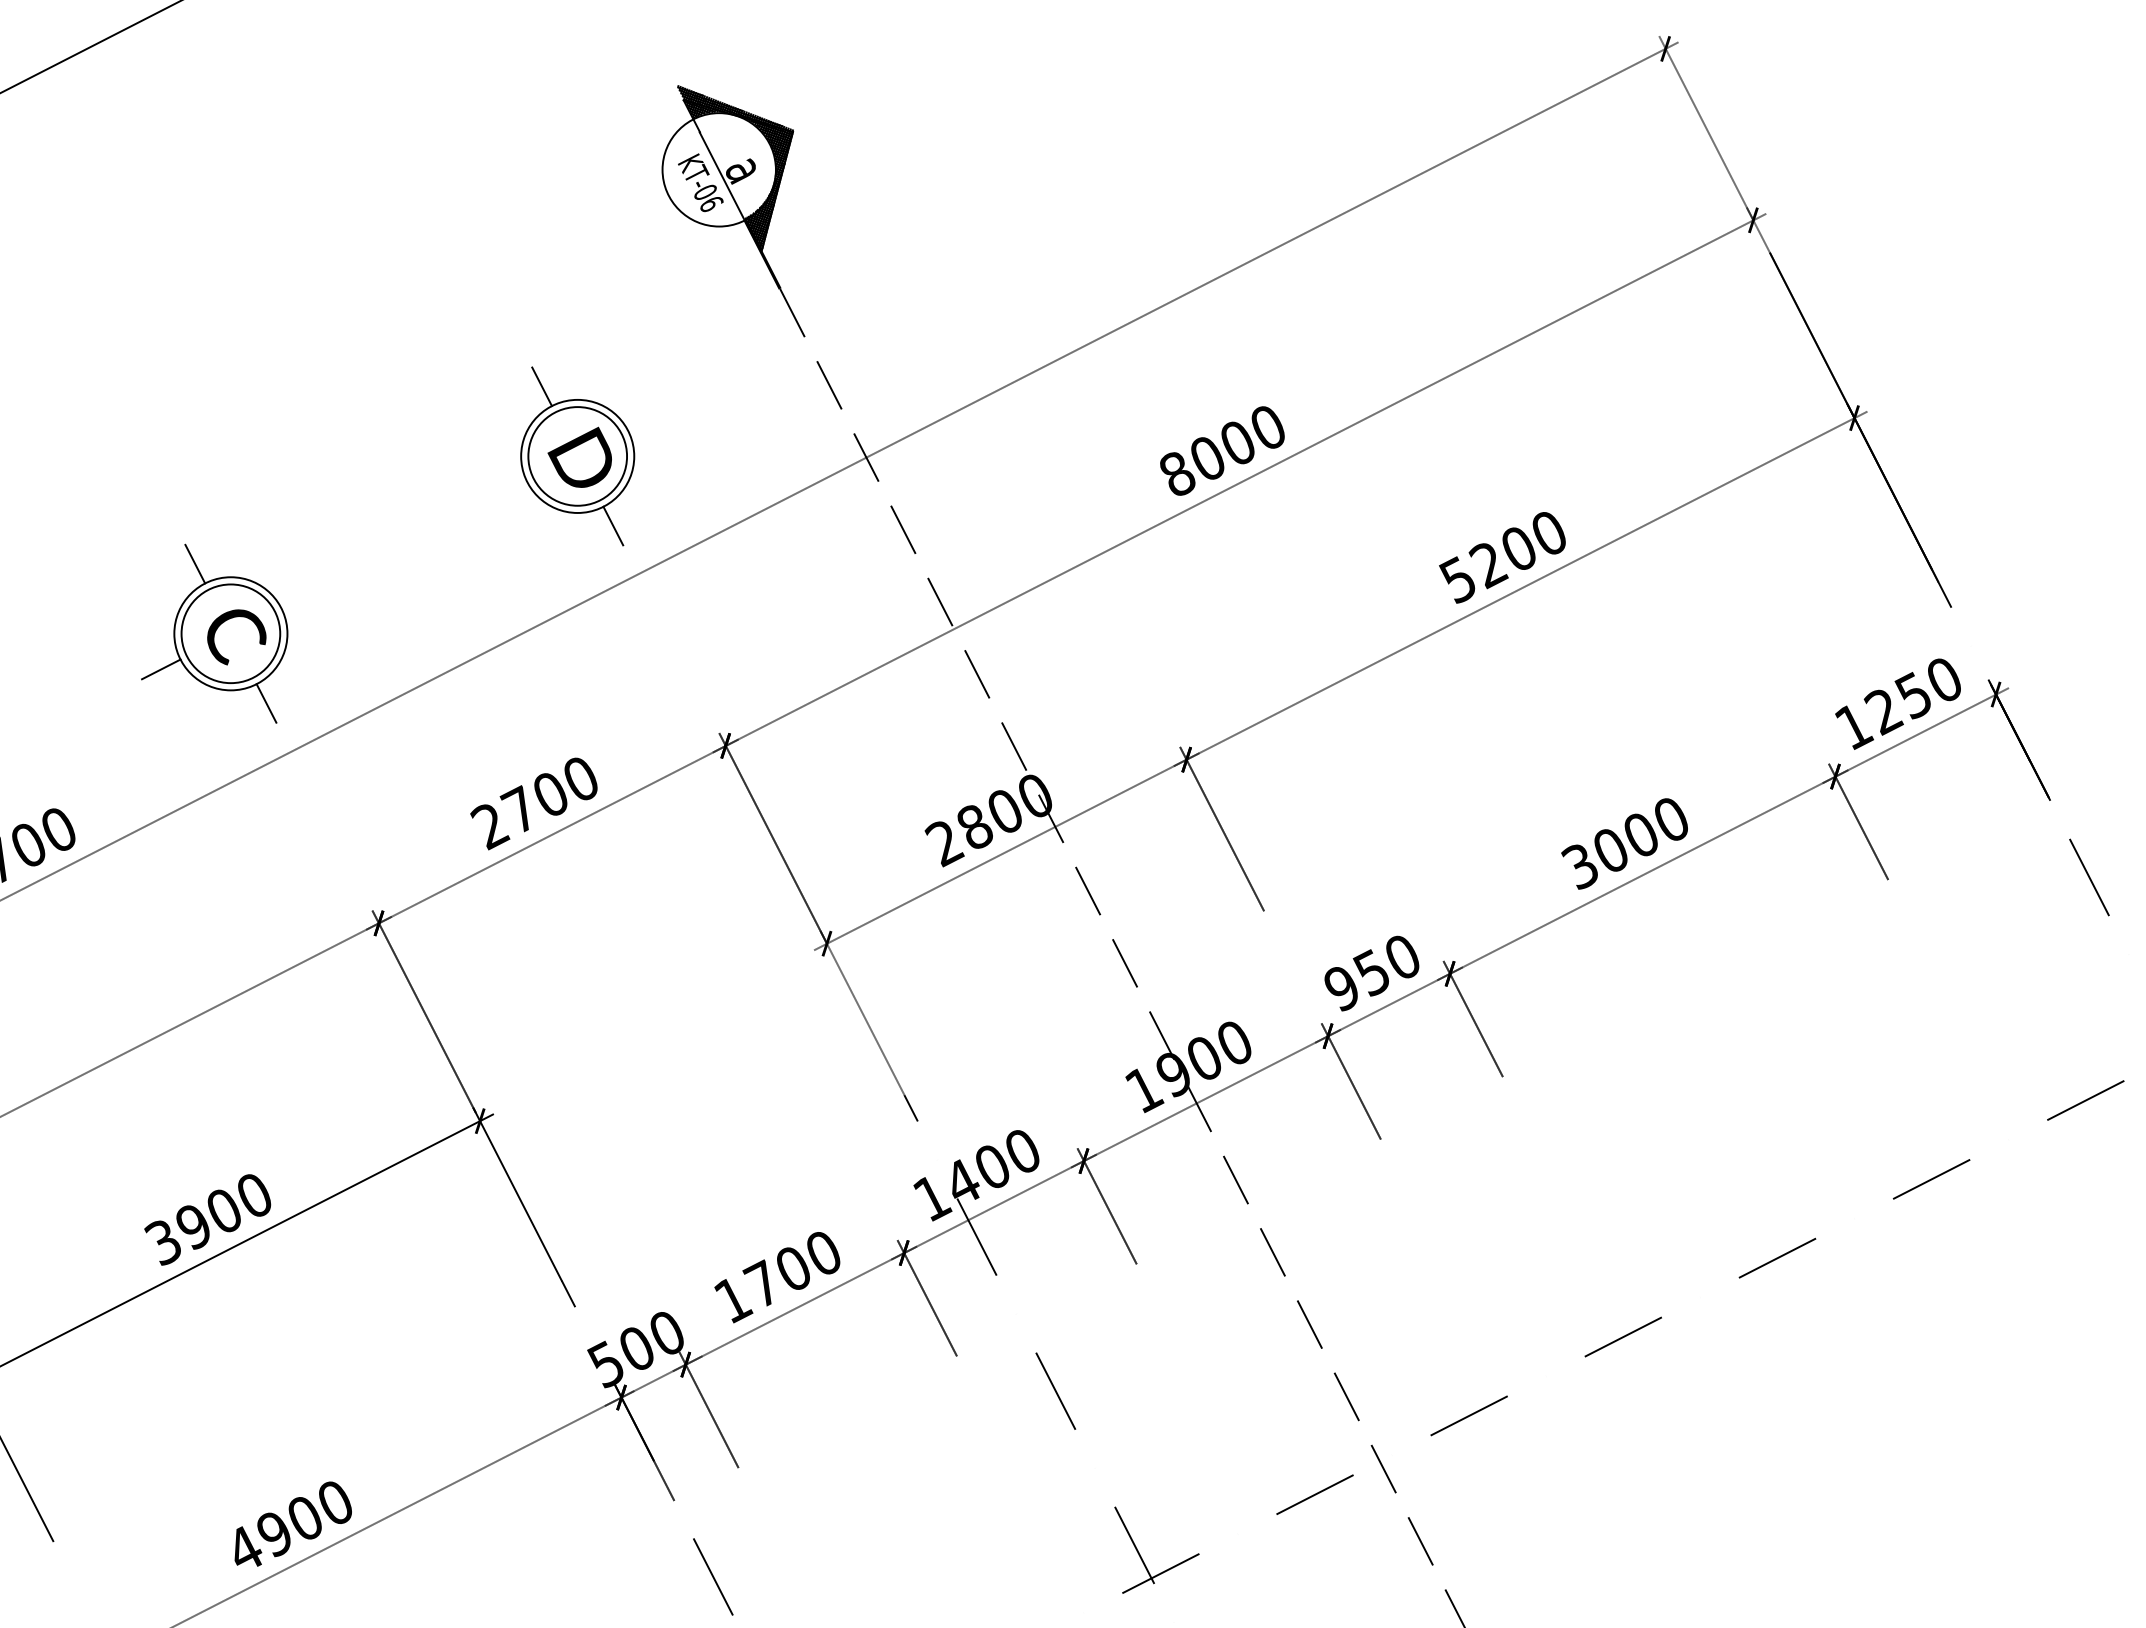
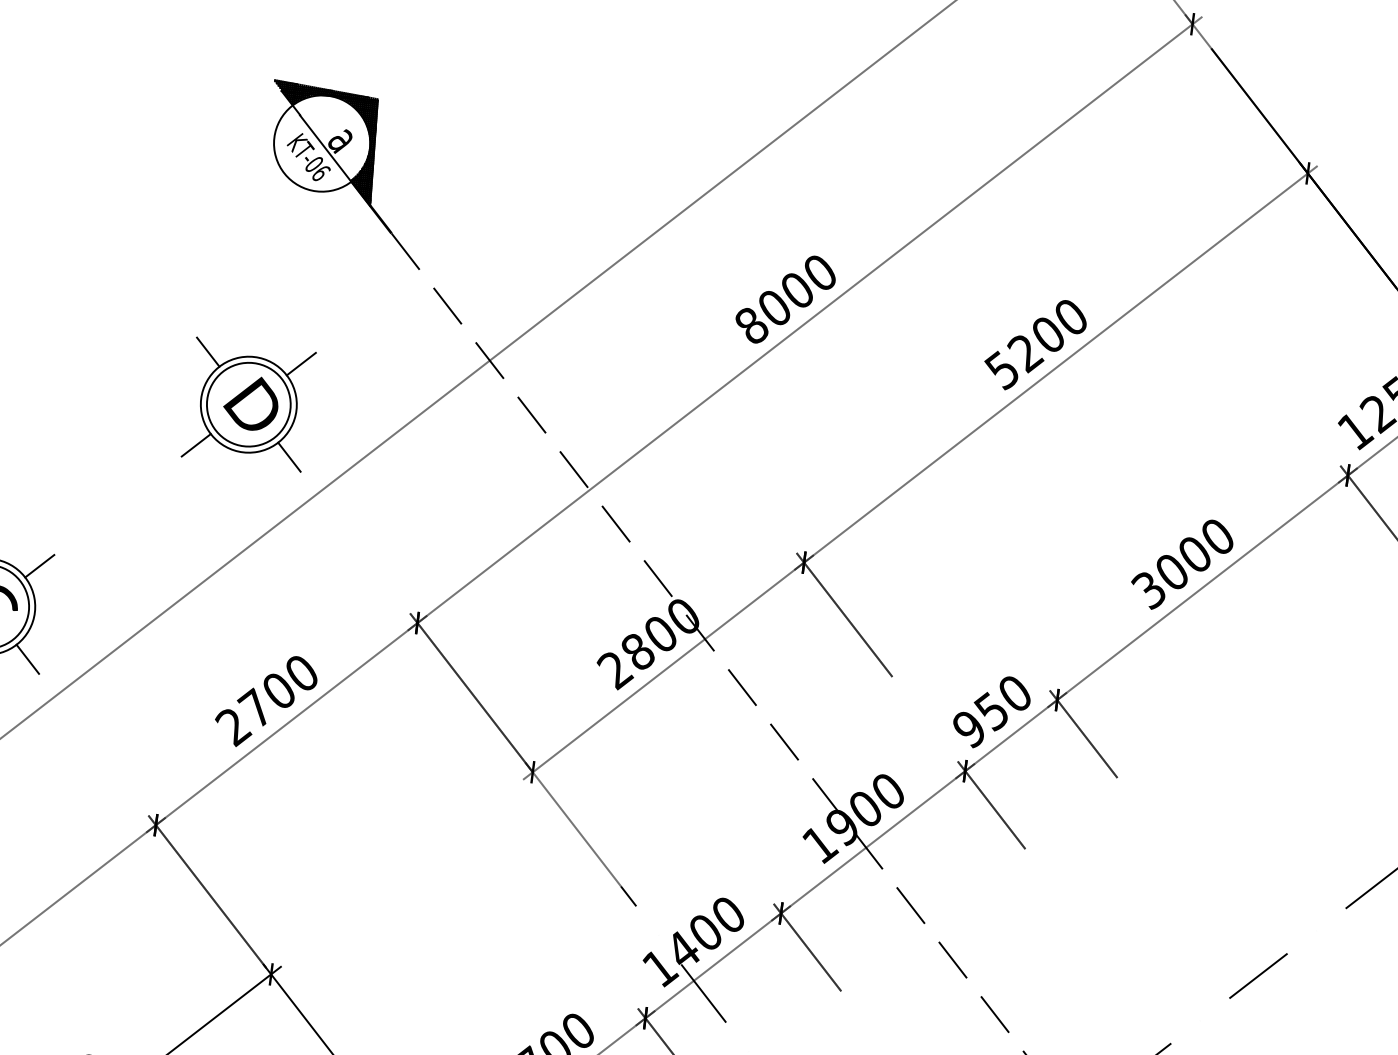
line: (647, 420) -> (301, 363), added
line: (507, 491) -> (195, 444), added
line: (300, 598) -> (39, 566), added

